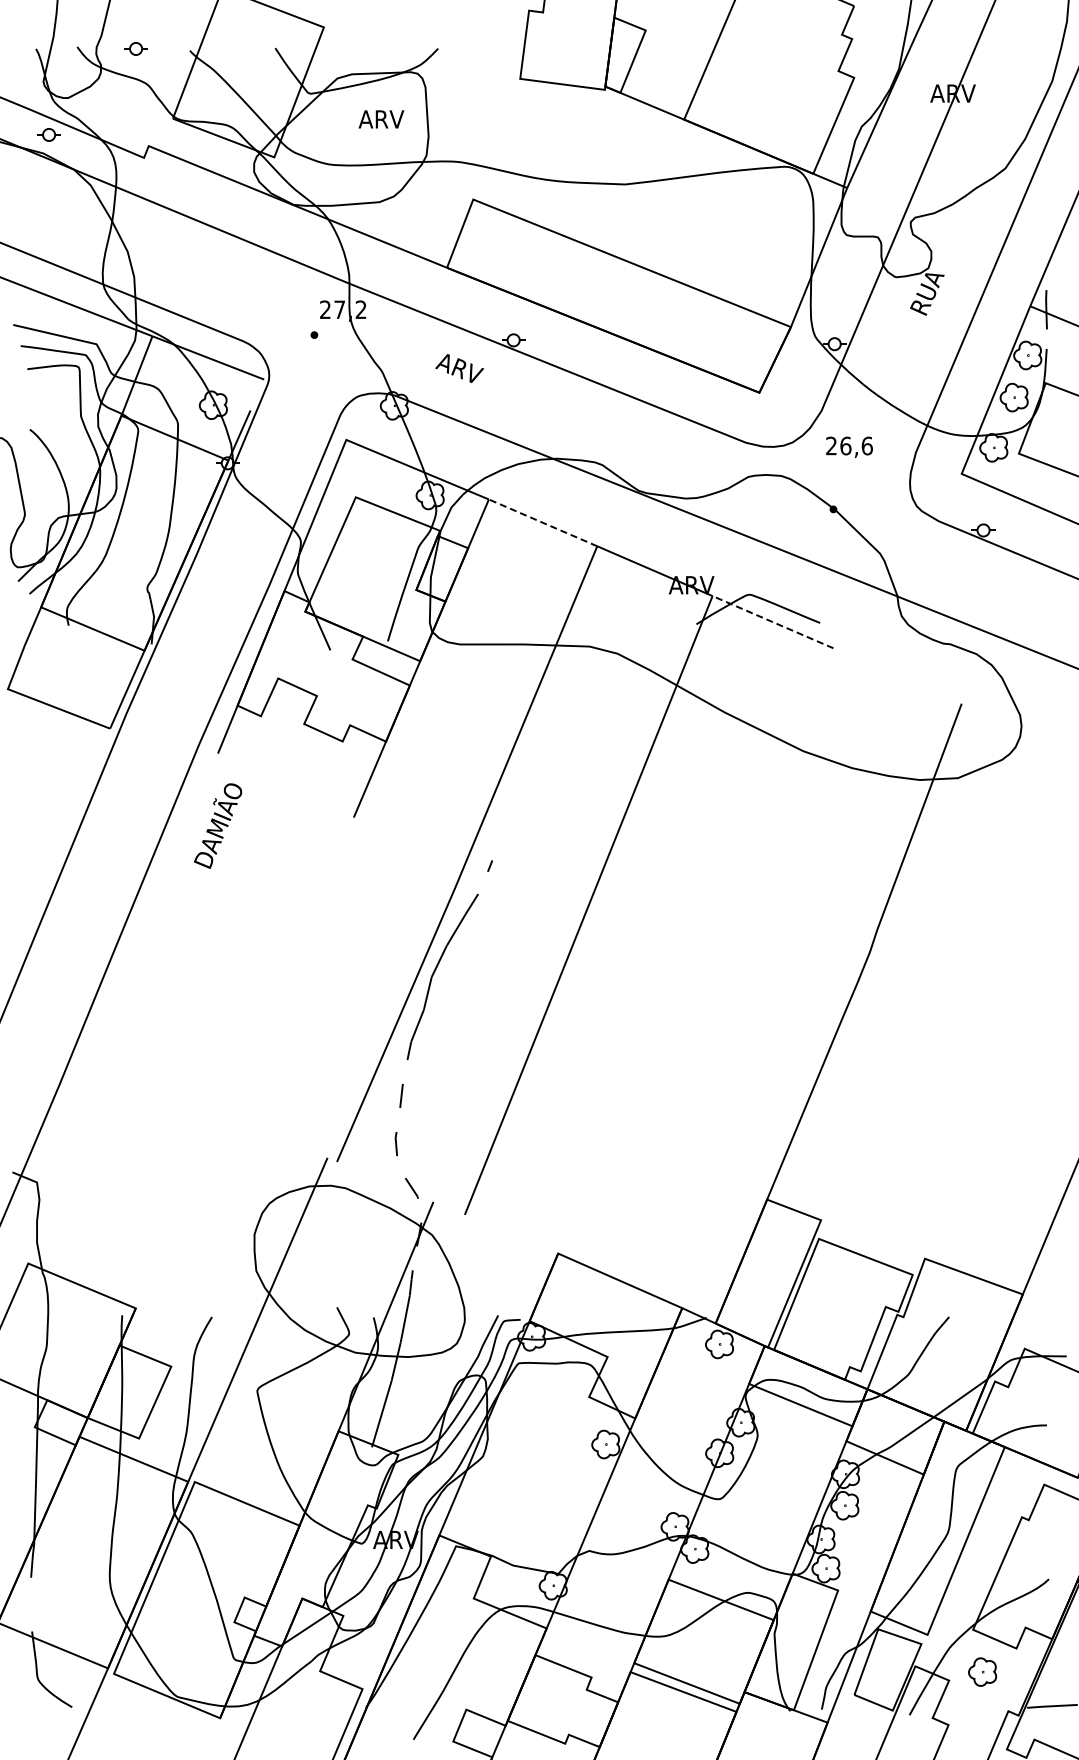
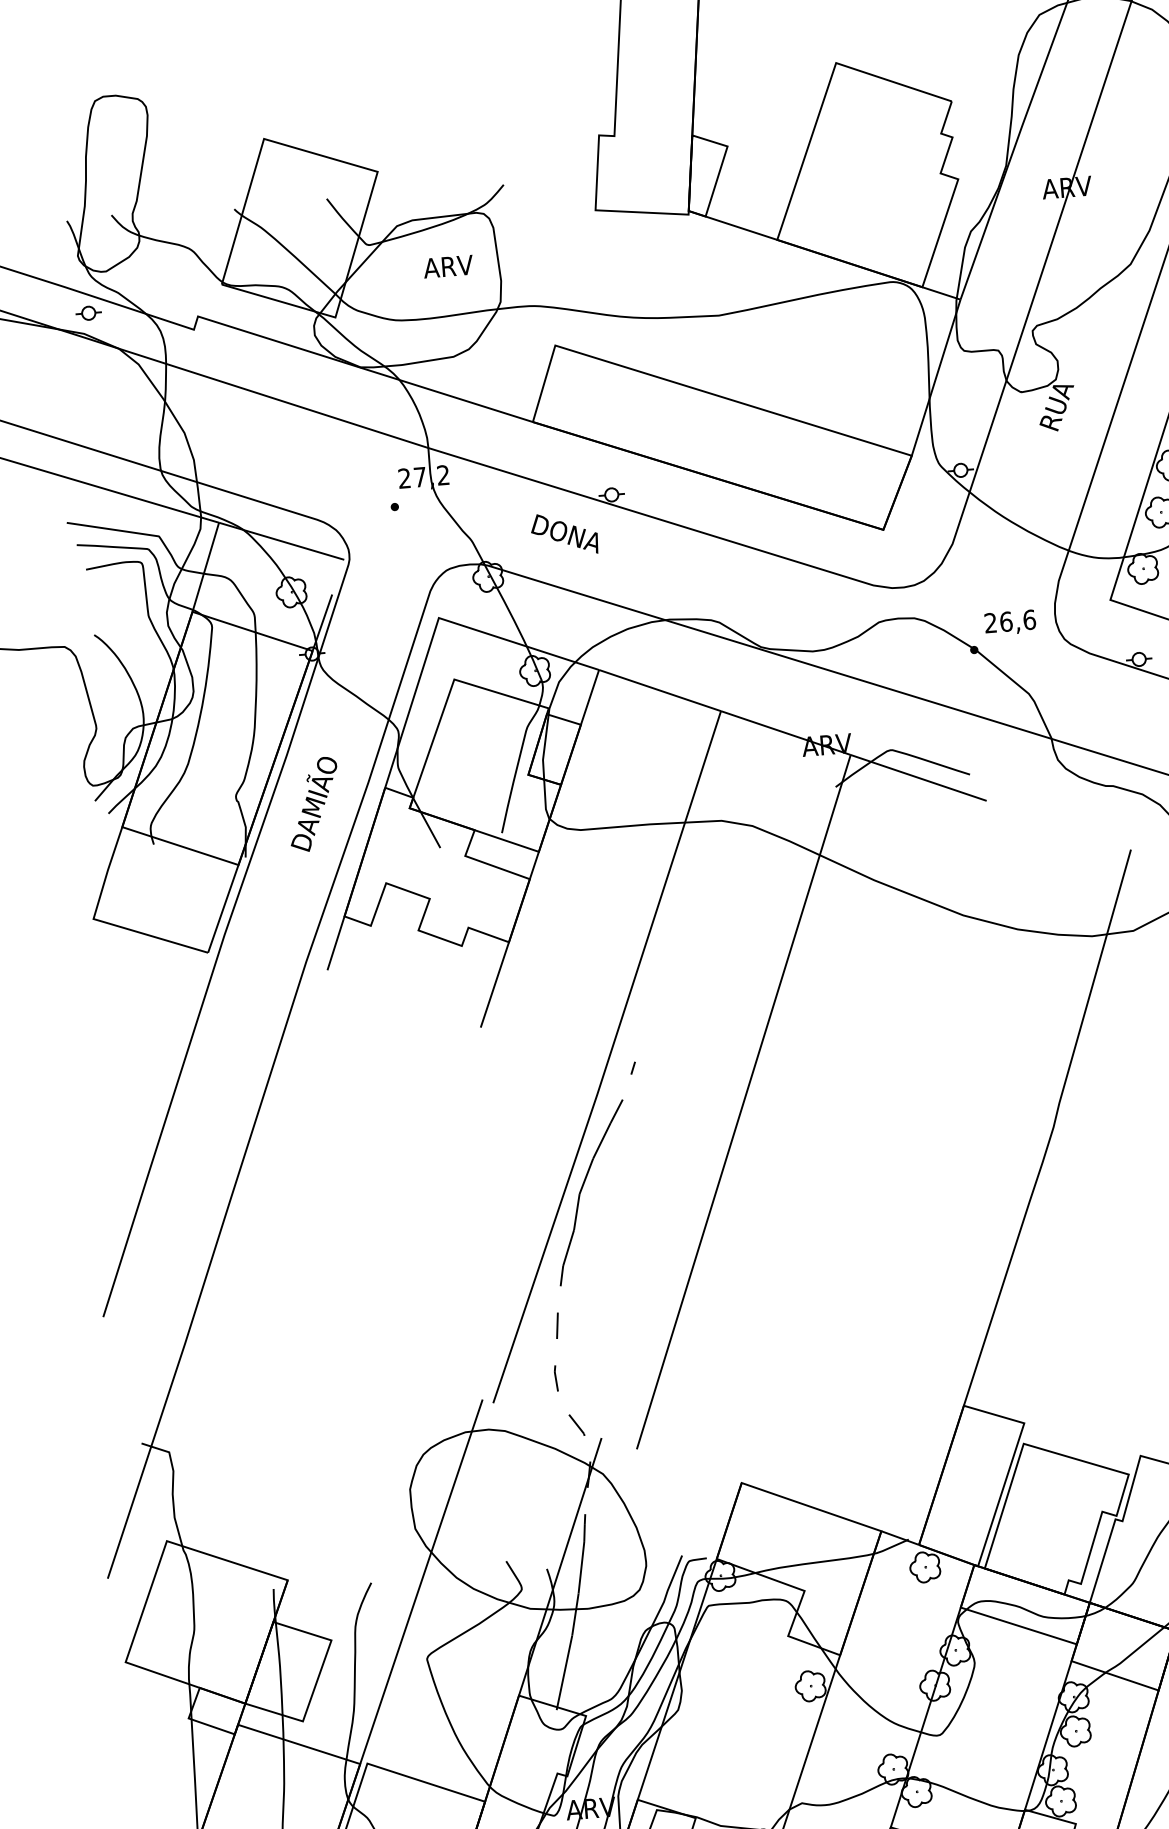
part: (135, 48) -> (174, 211), removed
text: (466, 372) -> (563, 534), ARV -> DONA
text: (849, 446) -> (1010, 621), moved
line: (542, 522) -> (659, 690), dashed -> solid
line: (773, 622) -> (919, 778), dashed -> solid
text: (218, 825) -> (314, 803), moved

